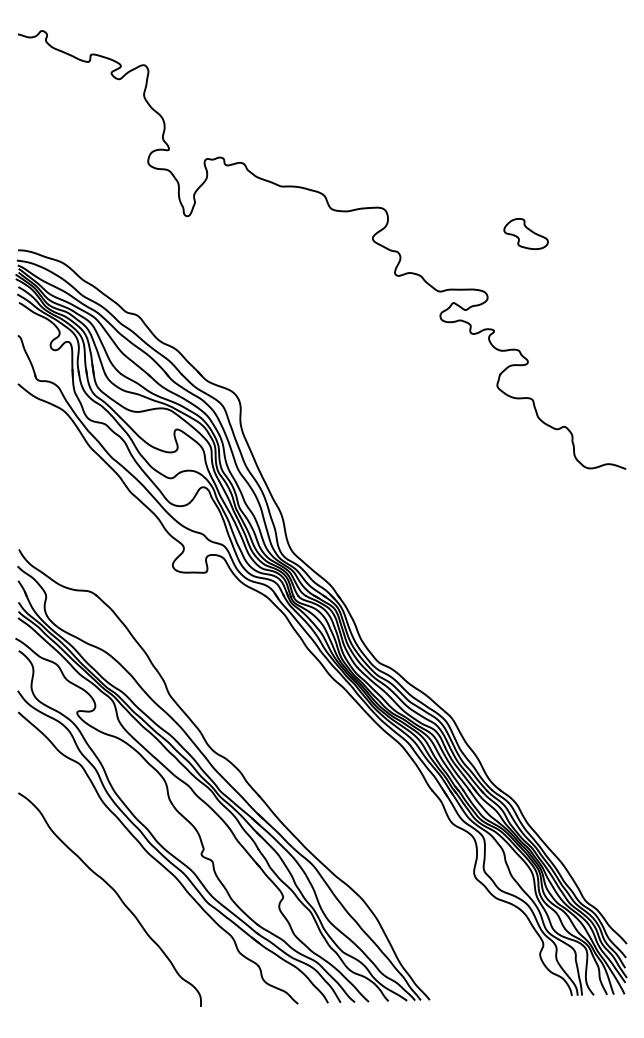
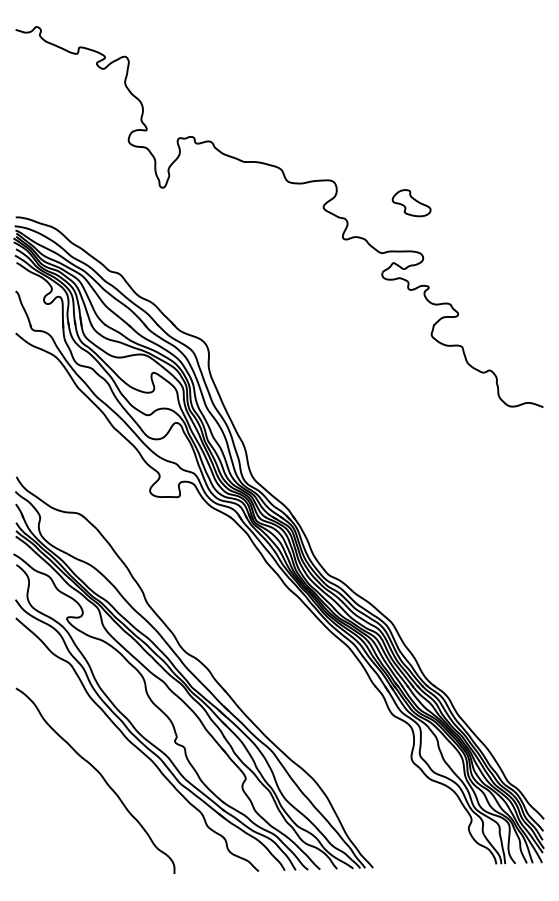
part: (525, 234) -> (411, 203), moved

